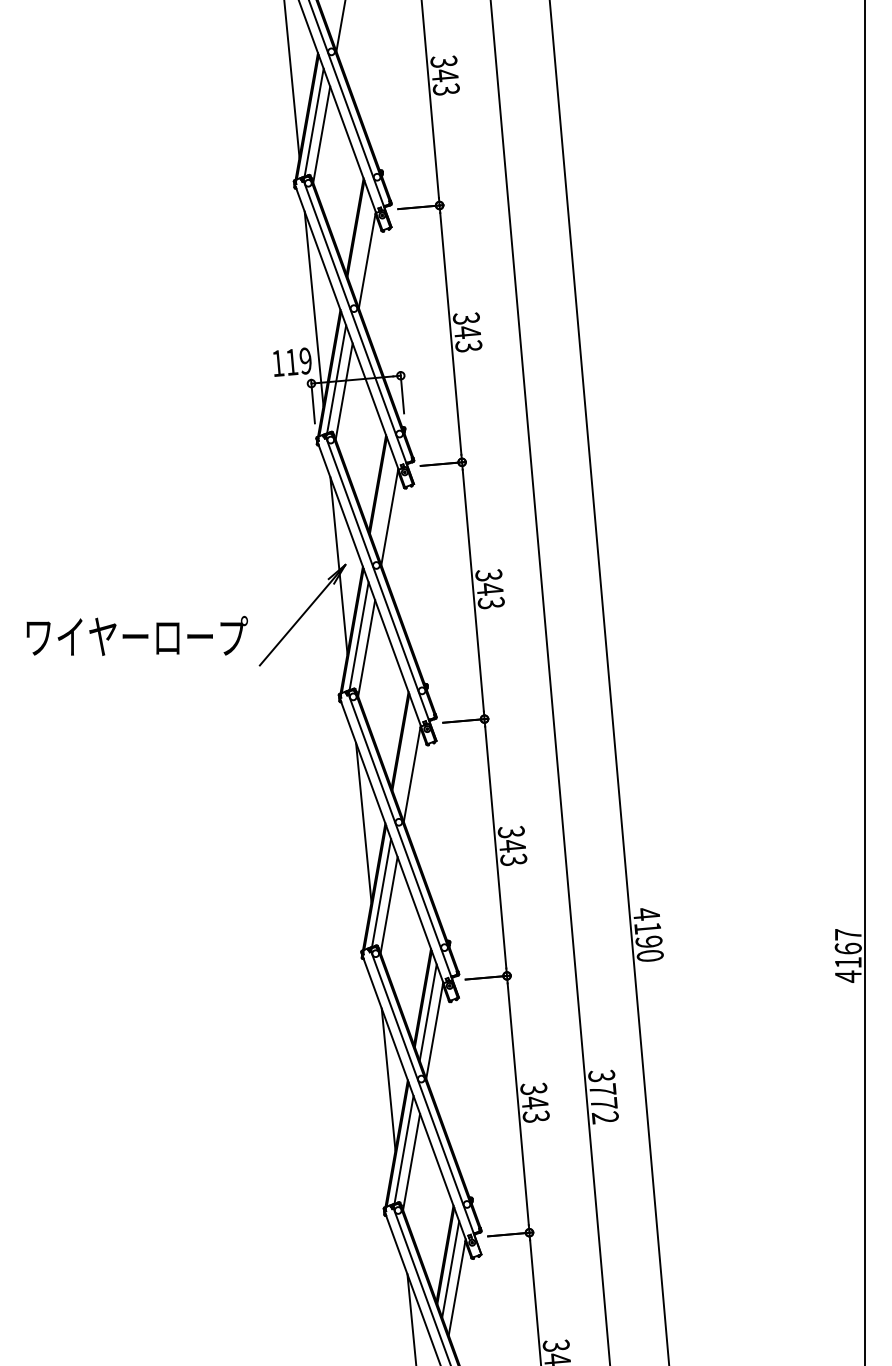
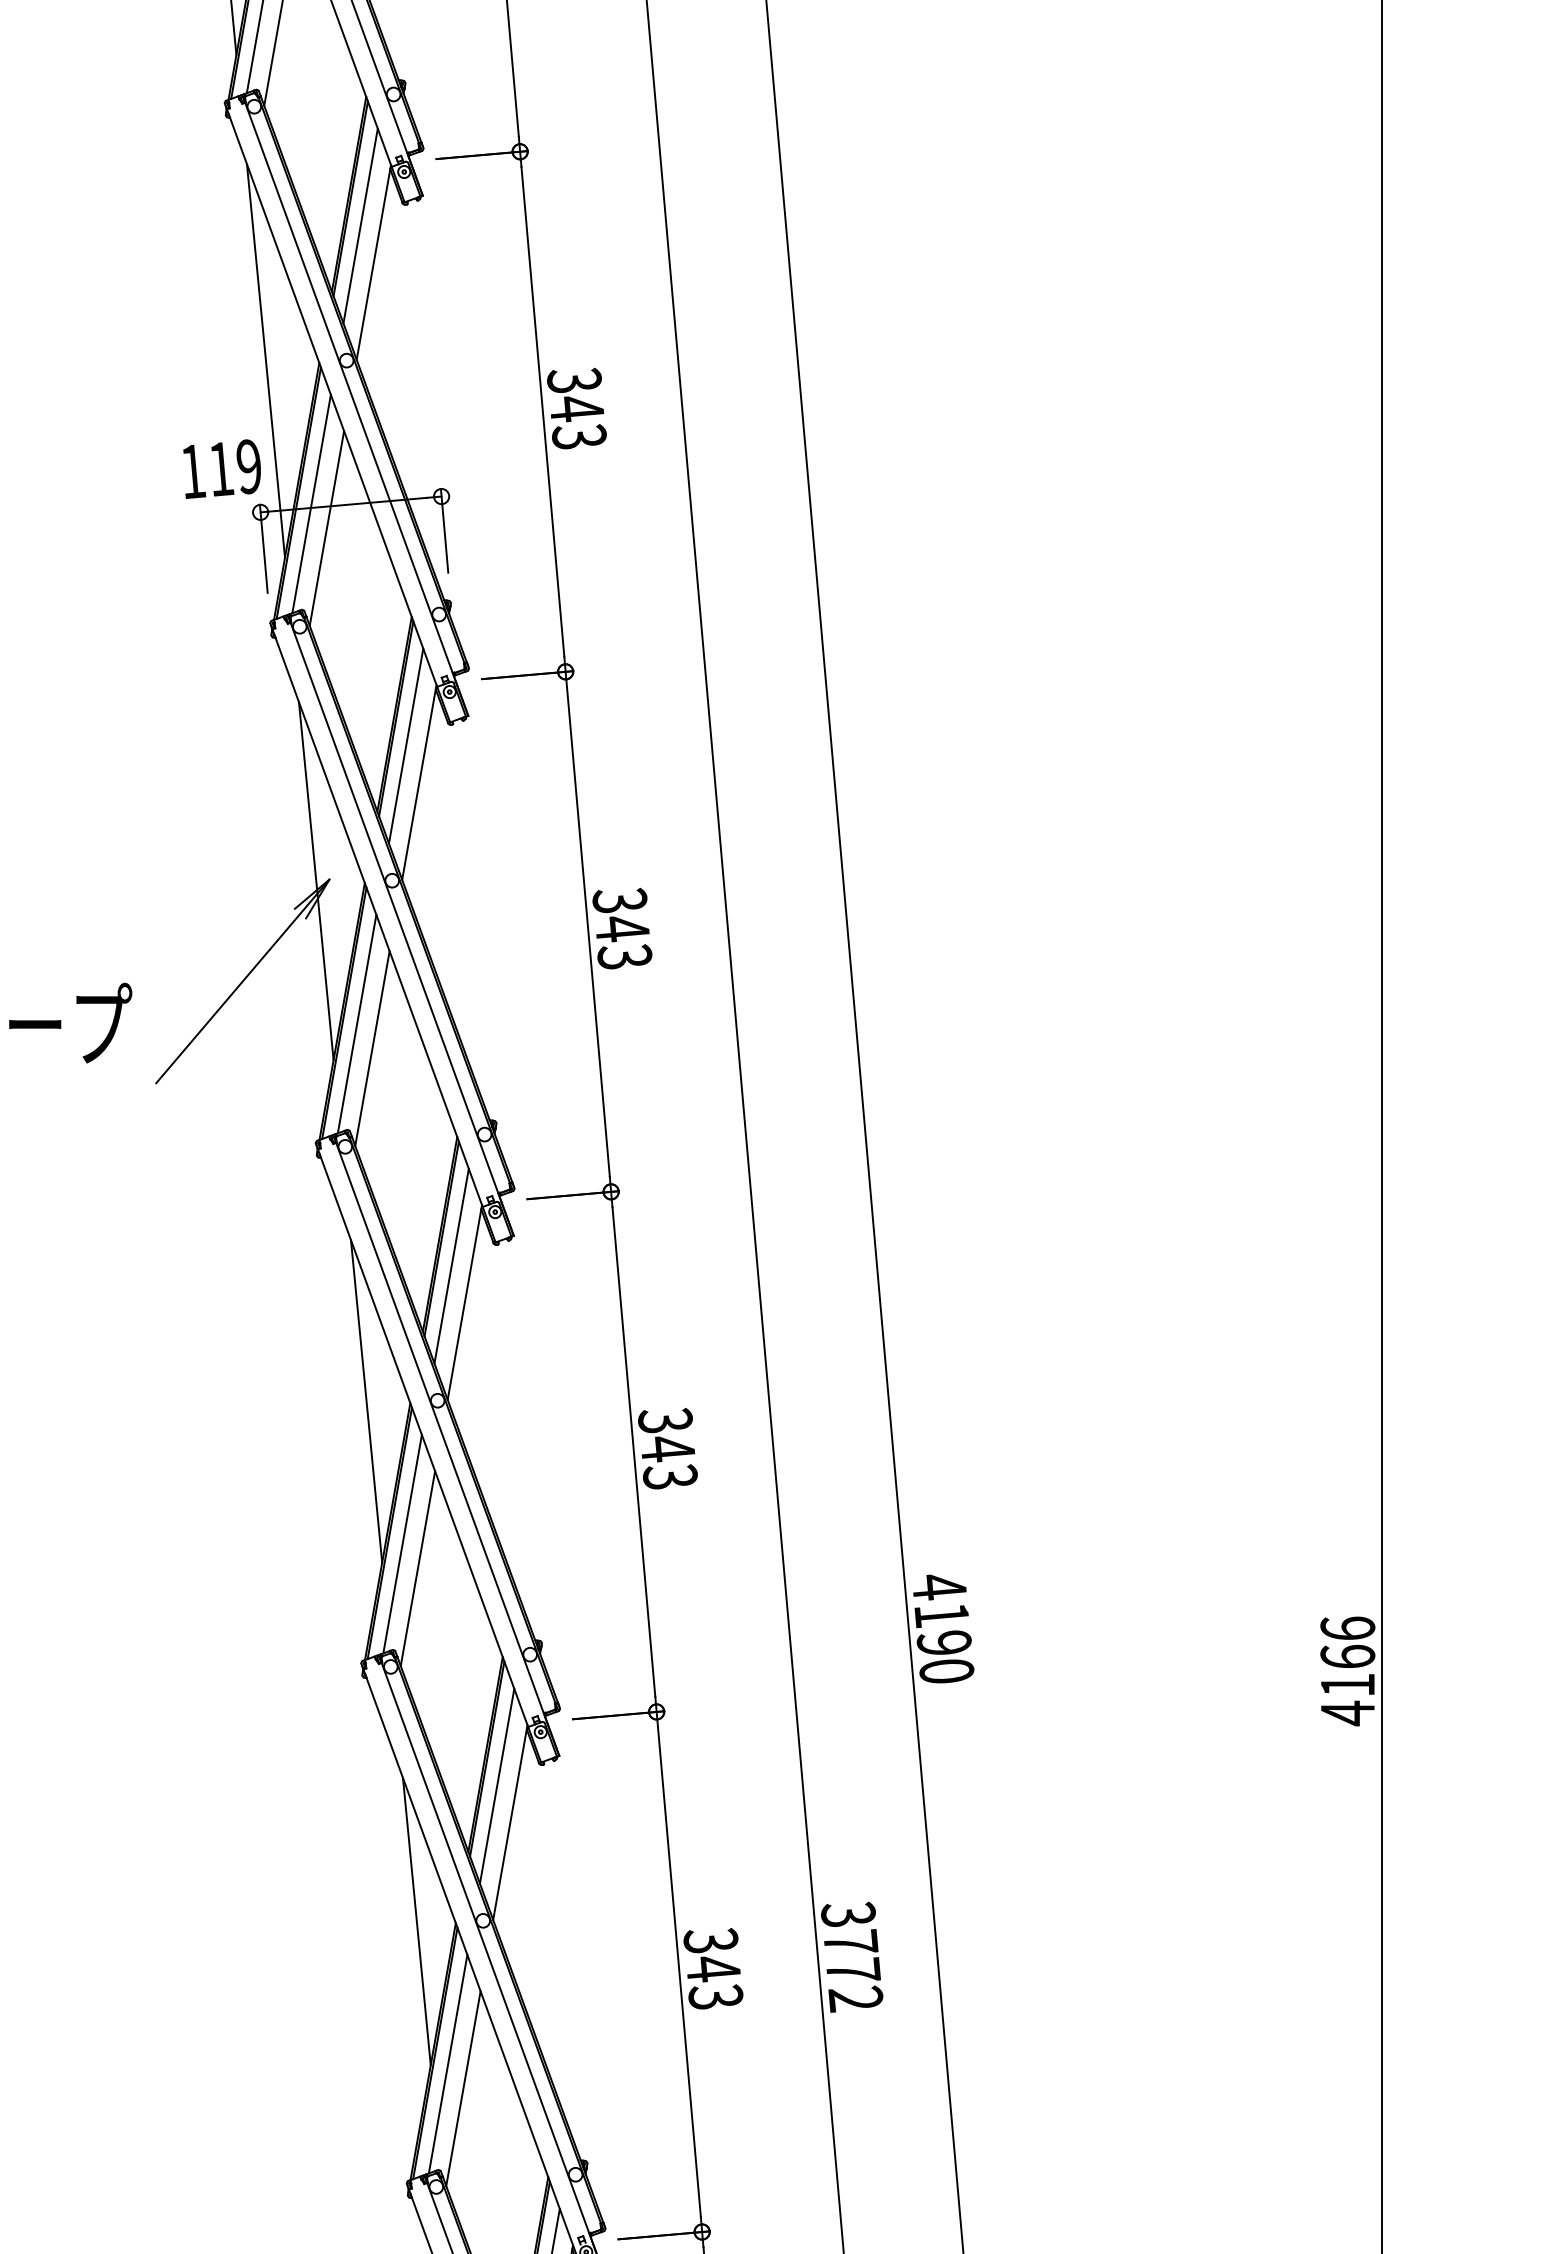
line: (360, 242) -> (359, 226), added
line: (382, 498) -> (404, 745), added
line: (405, 755) -> (451, 1265), added
text: (847, 934) -> (1346, 1628), 4167 -> 4166

